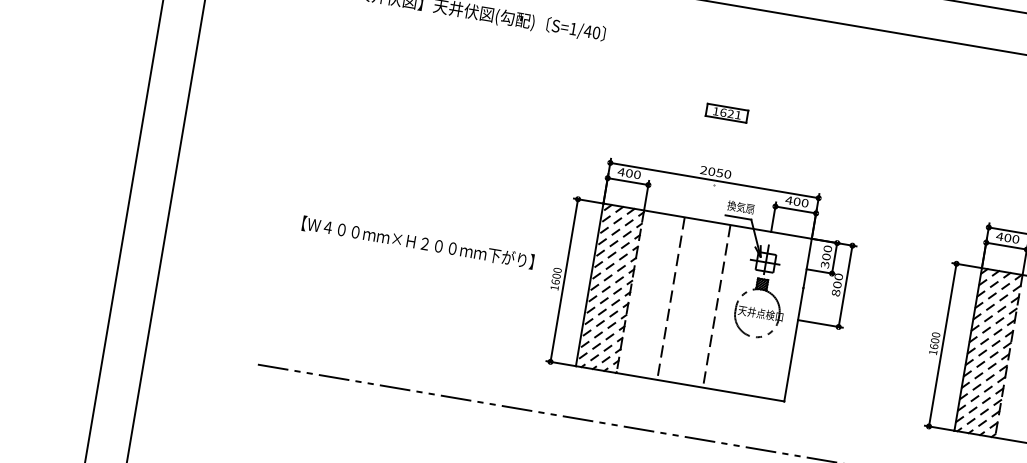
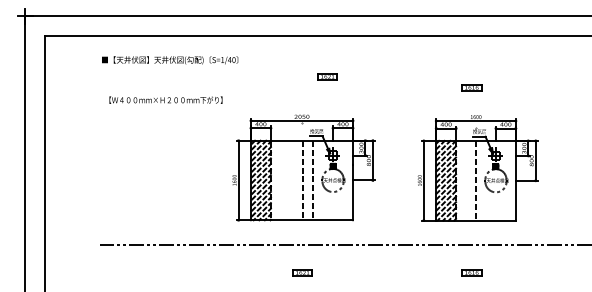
part: (727, 112) -> (327, 76), moved
text: (417, 241) -> (165, 99), moved
line: (670, 298) -> (302, 180), moved

